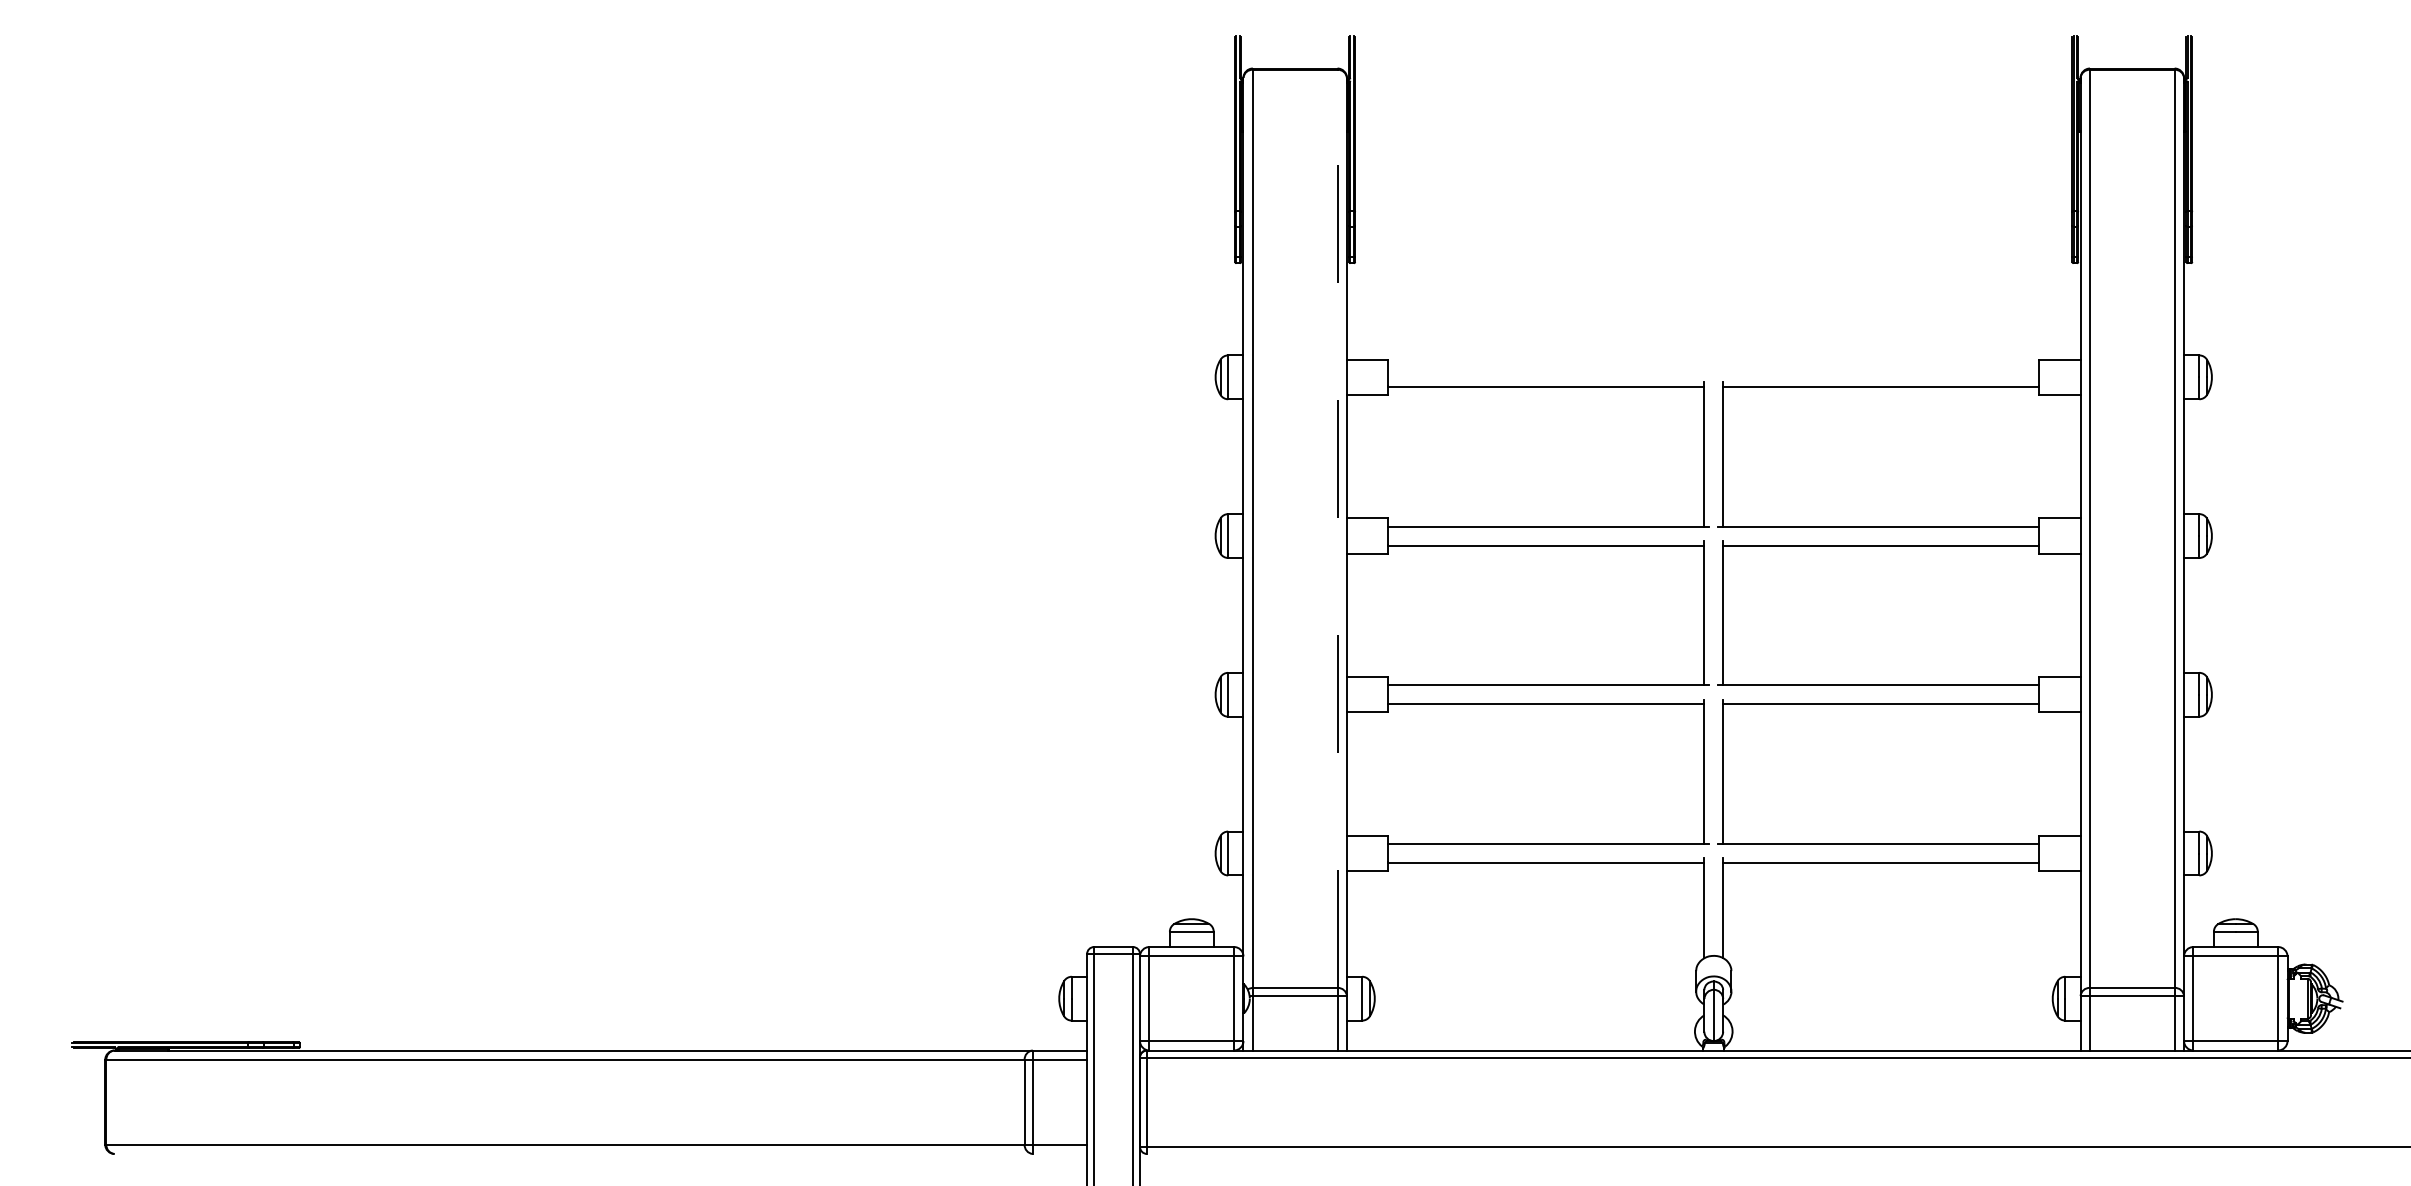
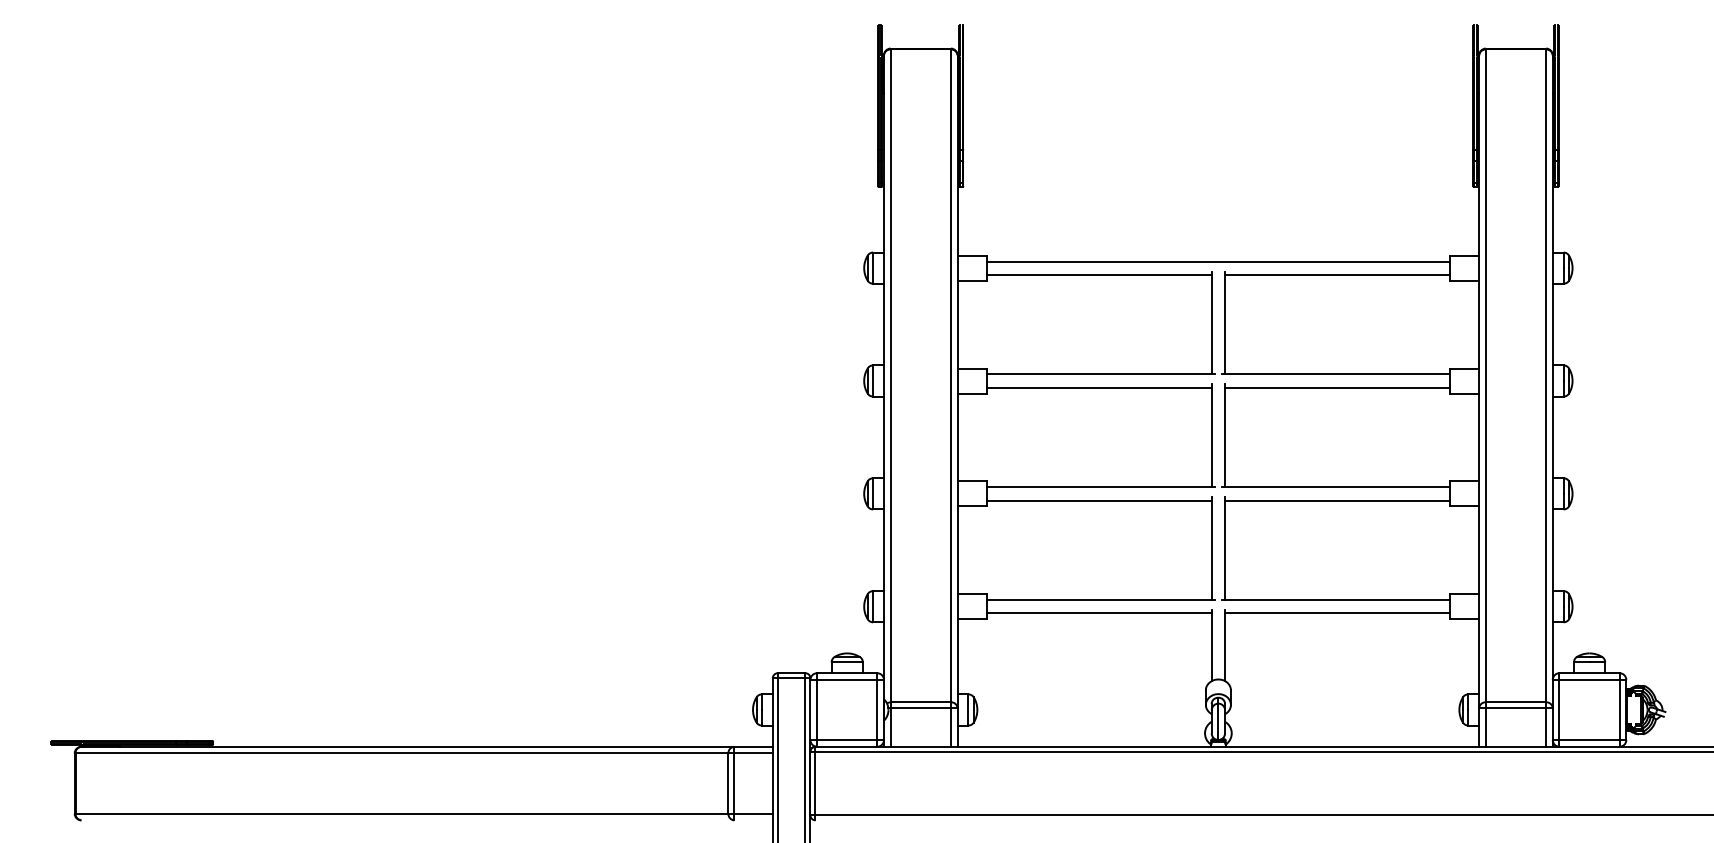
line: (1713, 367) -> (1218, 261), added
line: (1337, 528) -> (950, 375), dashed -> solid

